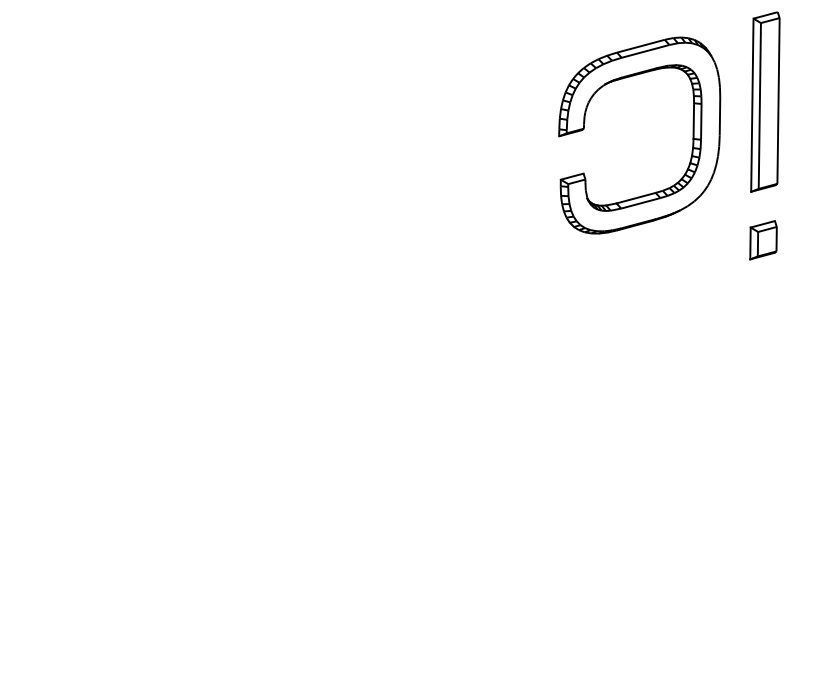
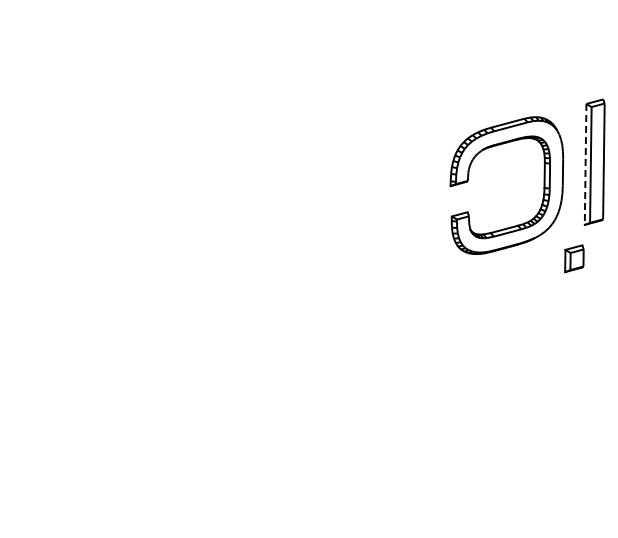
line: (752, 105) -> (585, 164), solid -> dashed
part: (763, 239) -> (574, 258), moved

